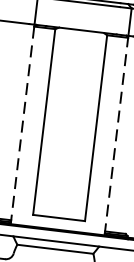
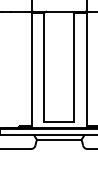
line: (22, 125) -> (31, 70), dashed -> solid
line: (116, 136) -> (86, 70), dashed -> solid

